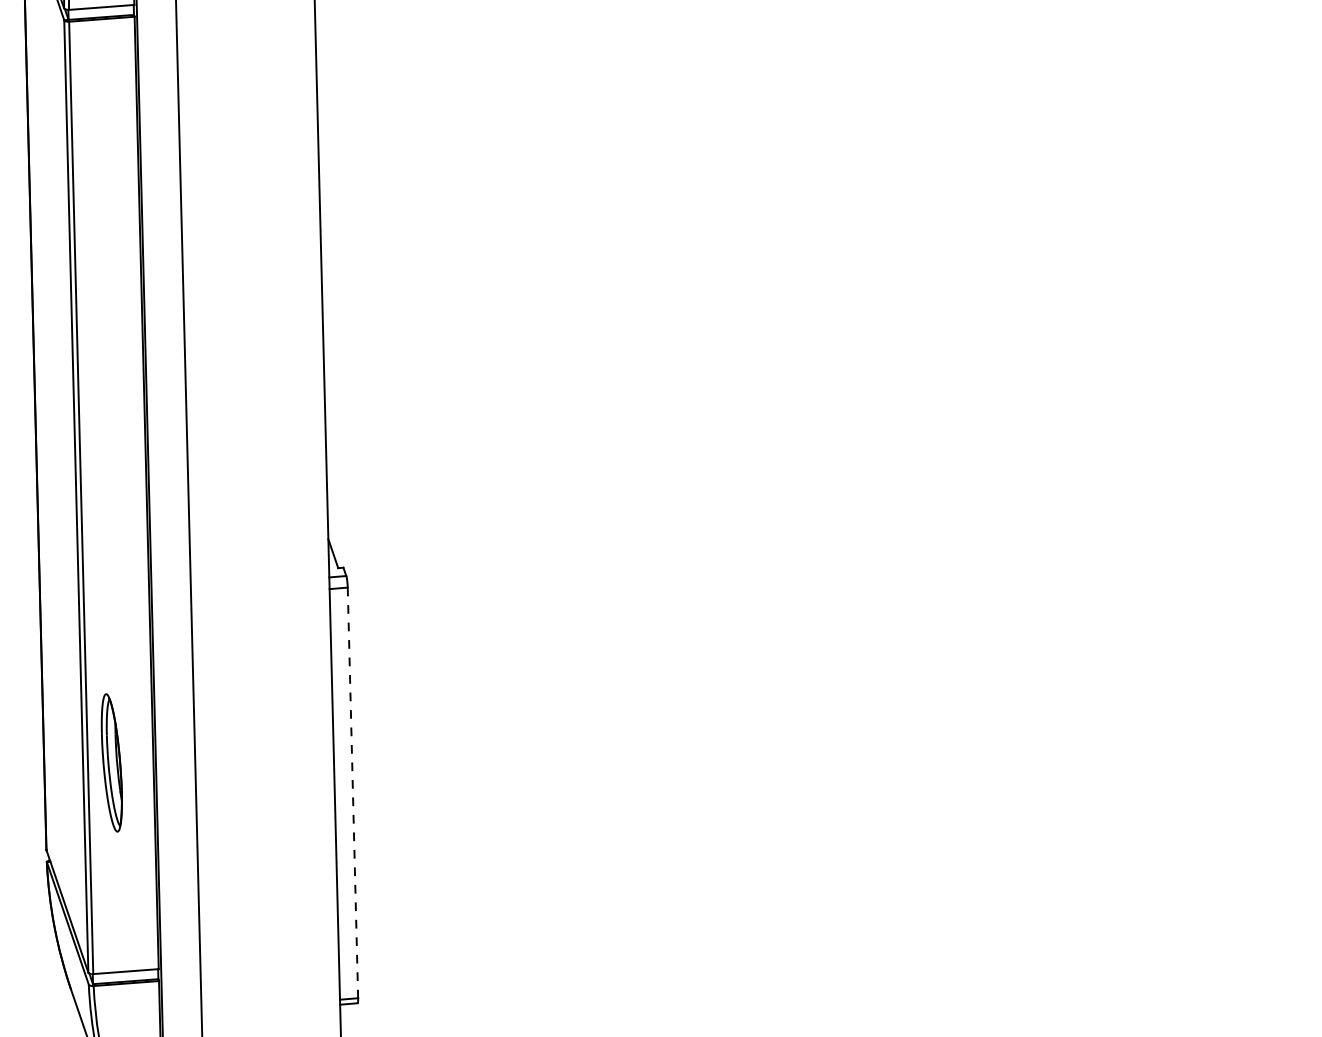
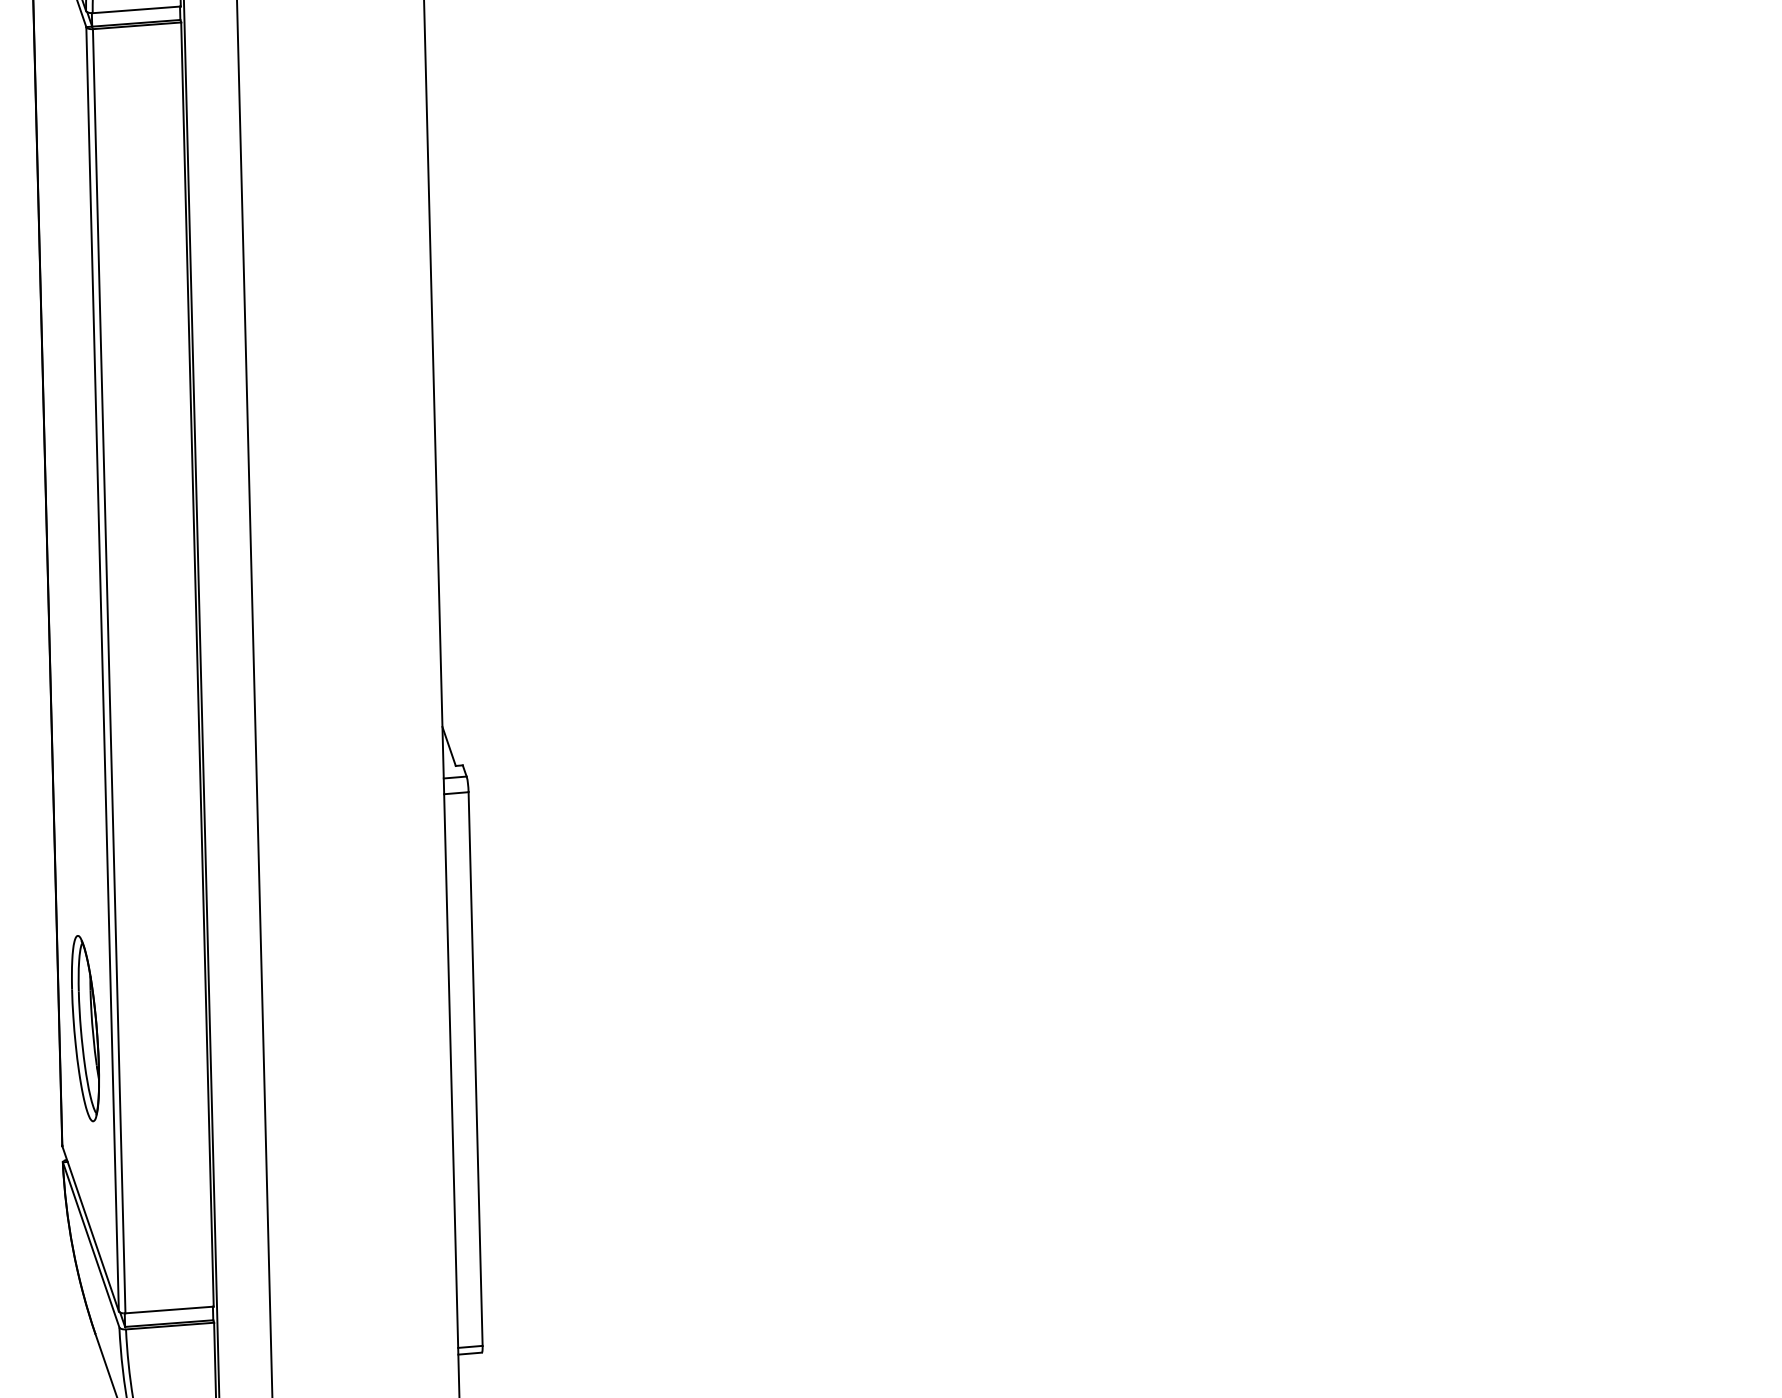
part: (111, 762) -> (85, 1028), moved
line: (352, 793) -> (475, 1069), dashed -> solid

